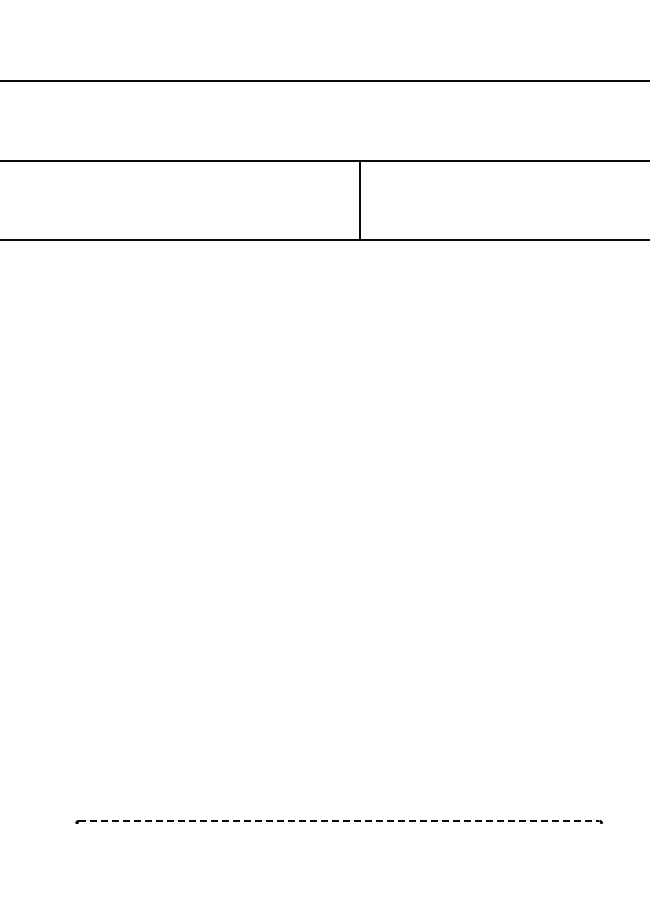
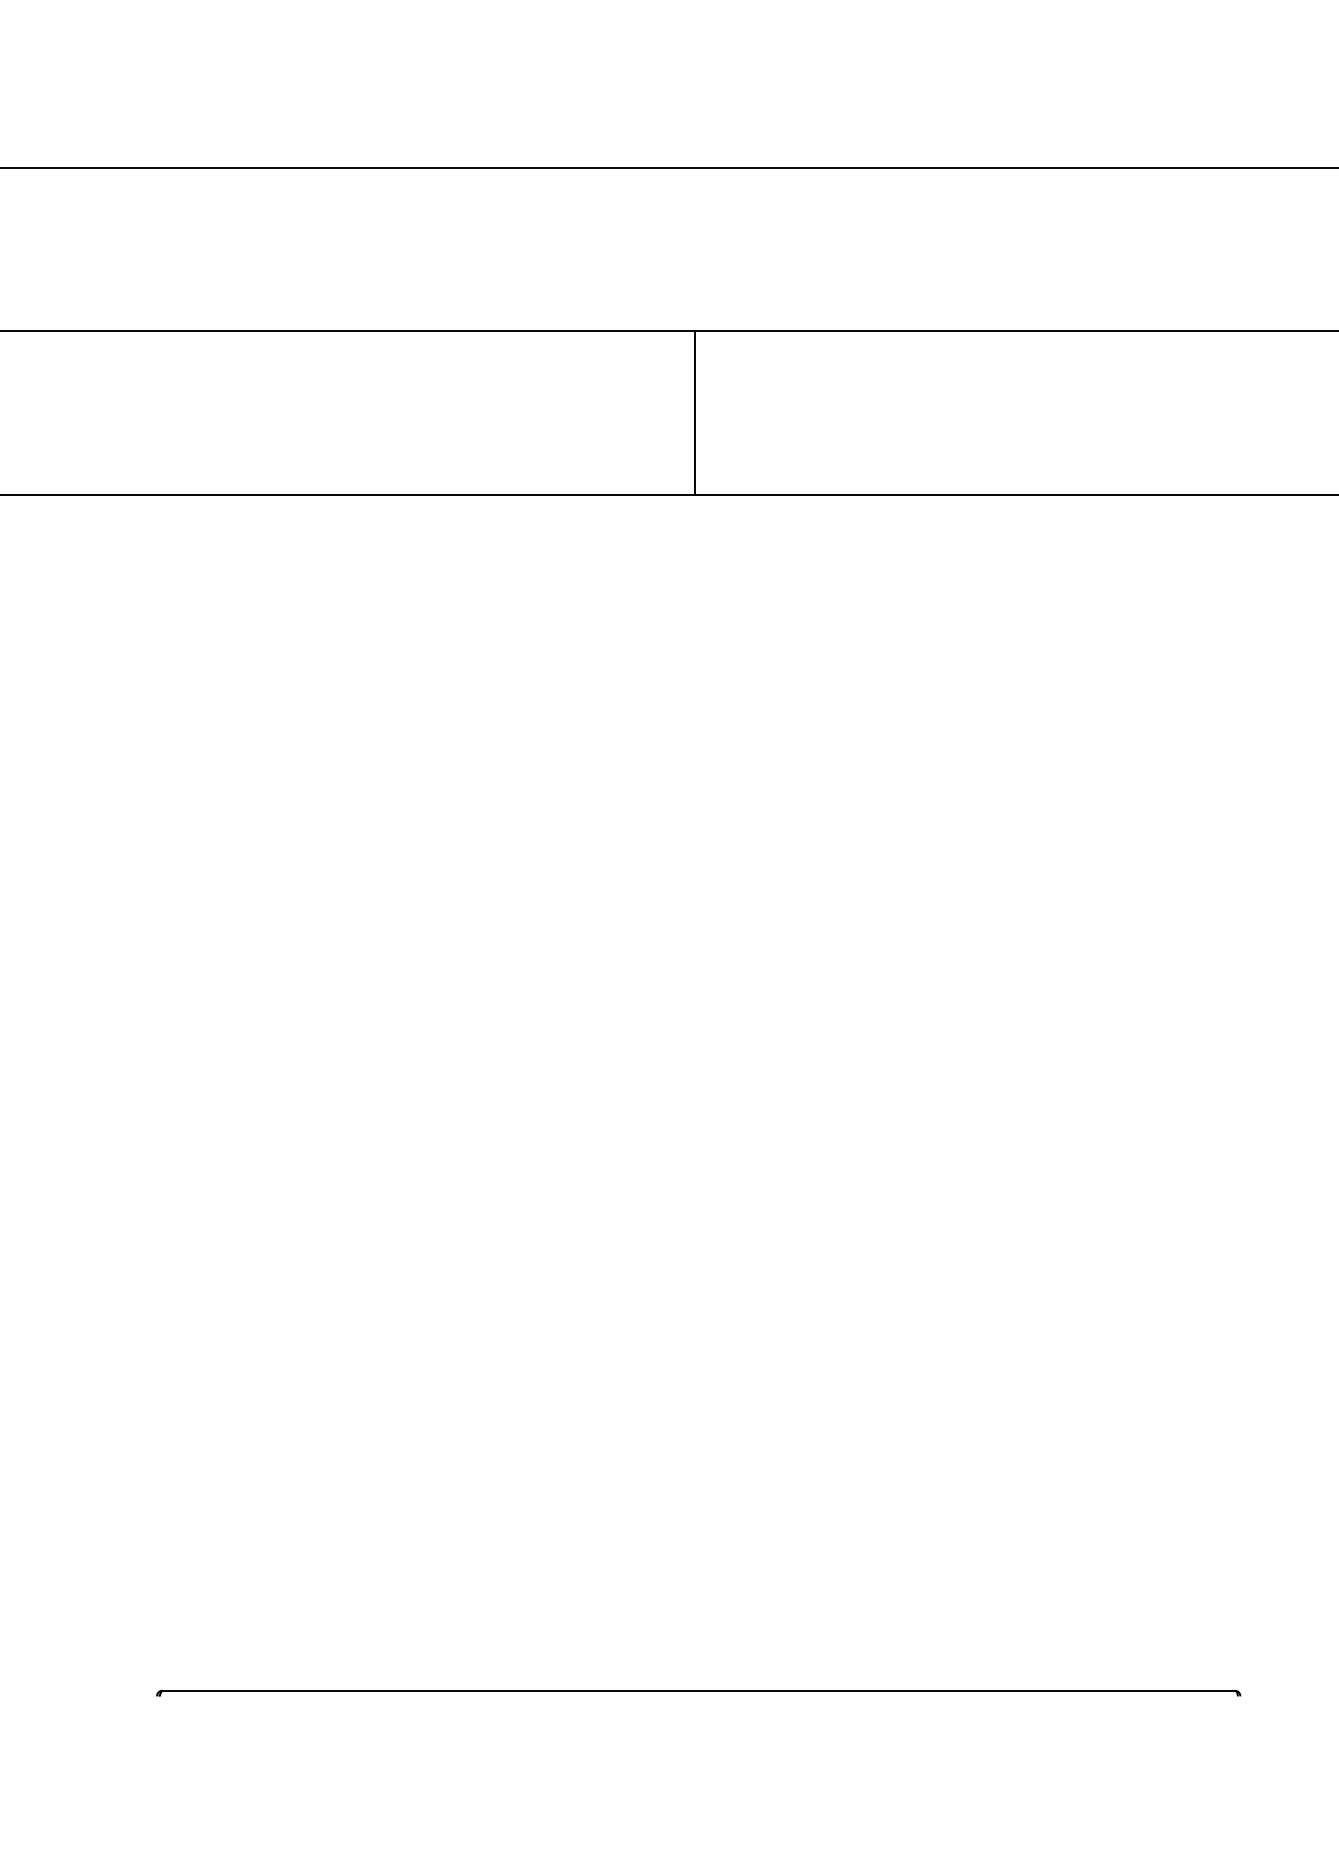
line: (359, 200) -> (695, 413), moved
line: (339, 820) -> (699, 1689), dashed -> solid

